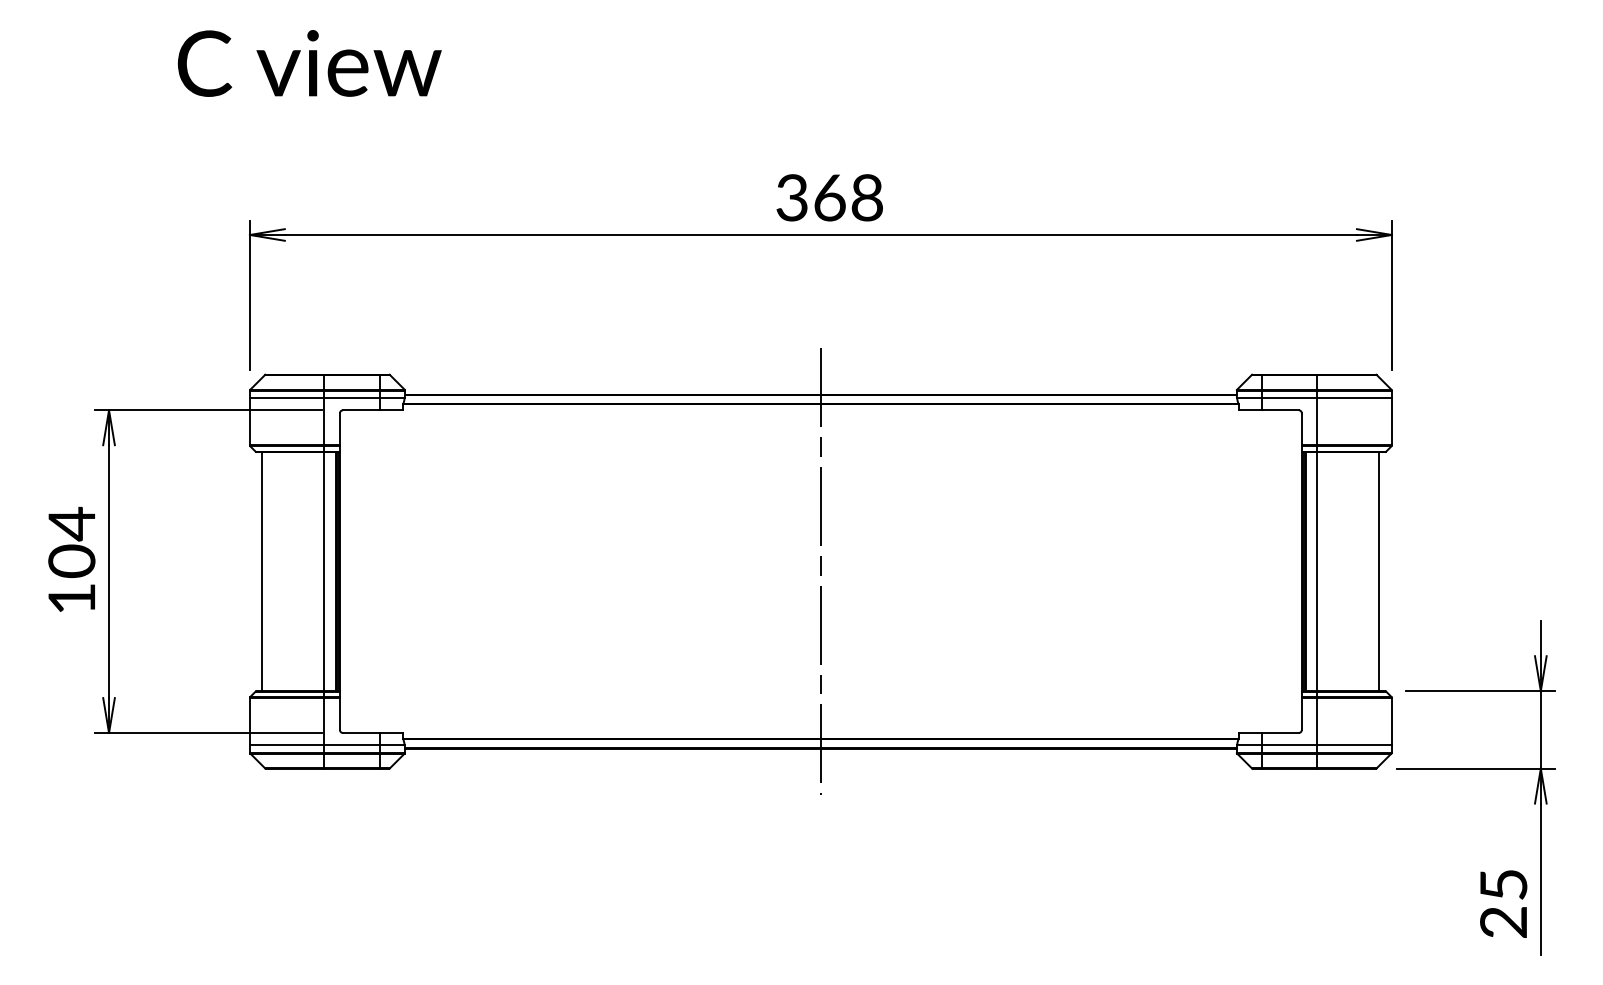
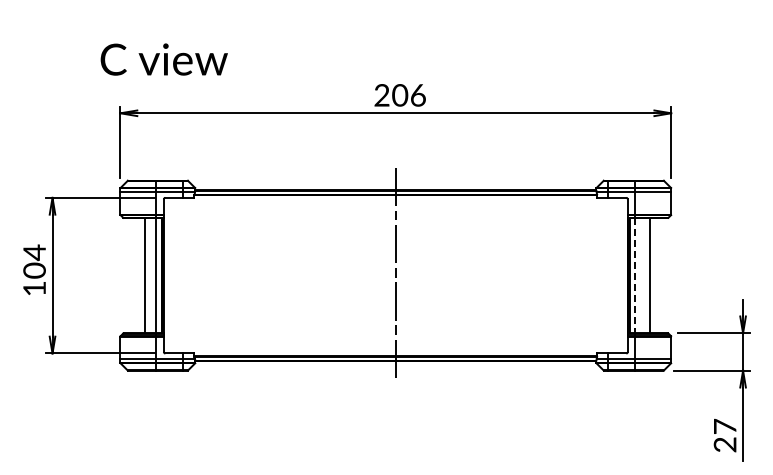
text: (308, 63) -> (163, 59), moved
text: (828, 198) -> (399, 95), 368 -> 206
line: (262, 571) -> (145, 275), moved
line: (1317, 571) -> (635, 275), solid -> dashed
line: (1379, 571) -> (650, 275), moved
text: (1504, 882) -> (725, 425), 25 -> 27

